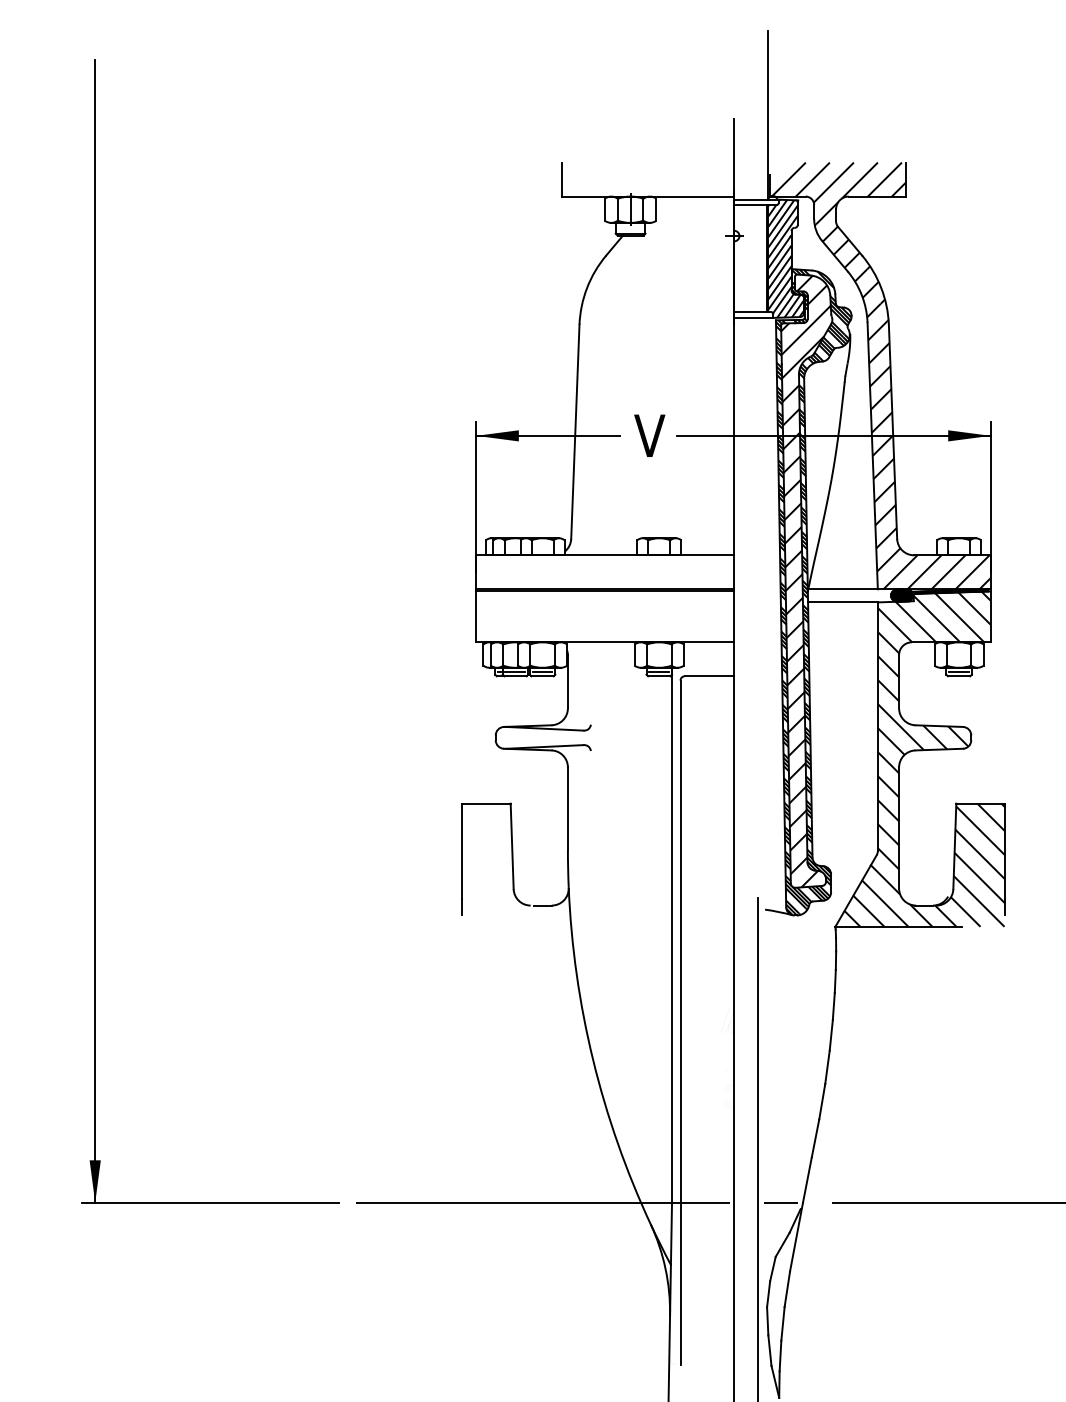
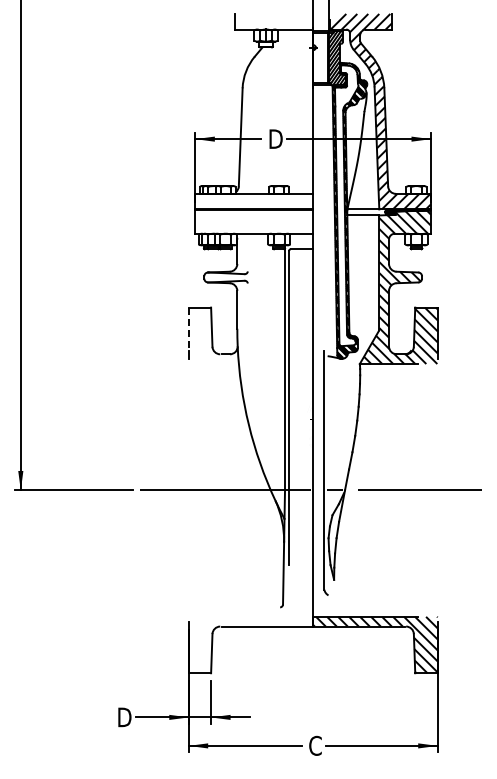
text: (649, 434) -> (274, 138), V -> D
hatch: (806, 580) -> (346, 205), removed
line: (461, 851) -> (188, 329), solid -> dashed

